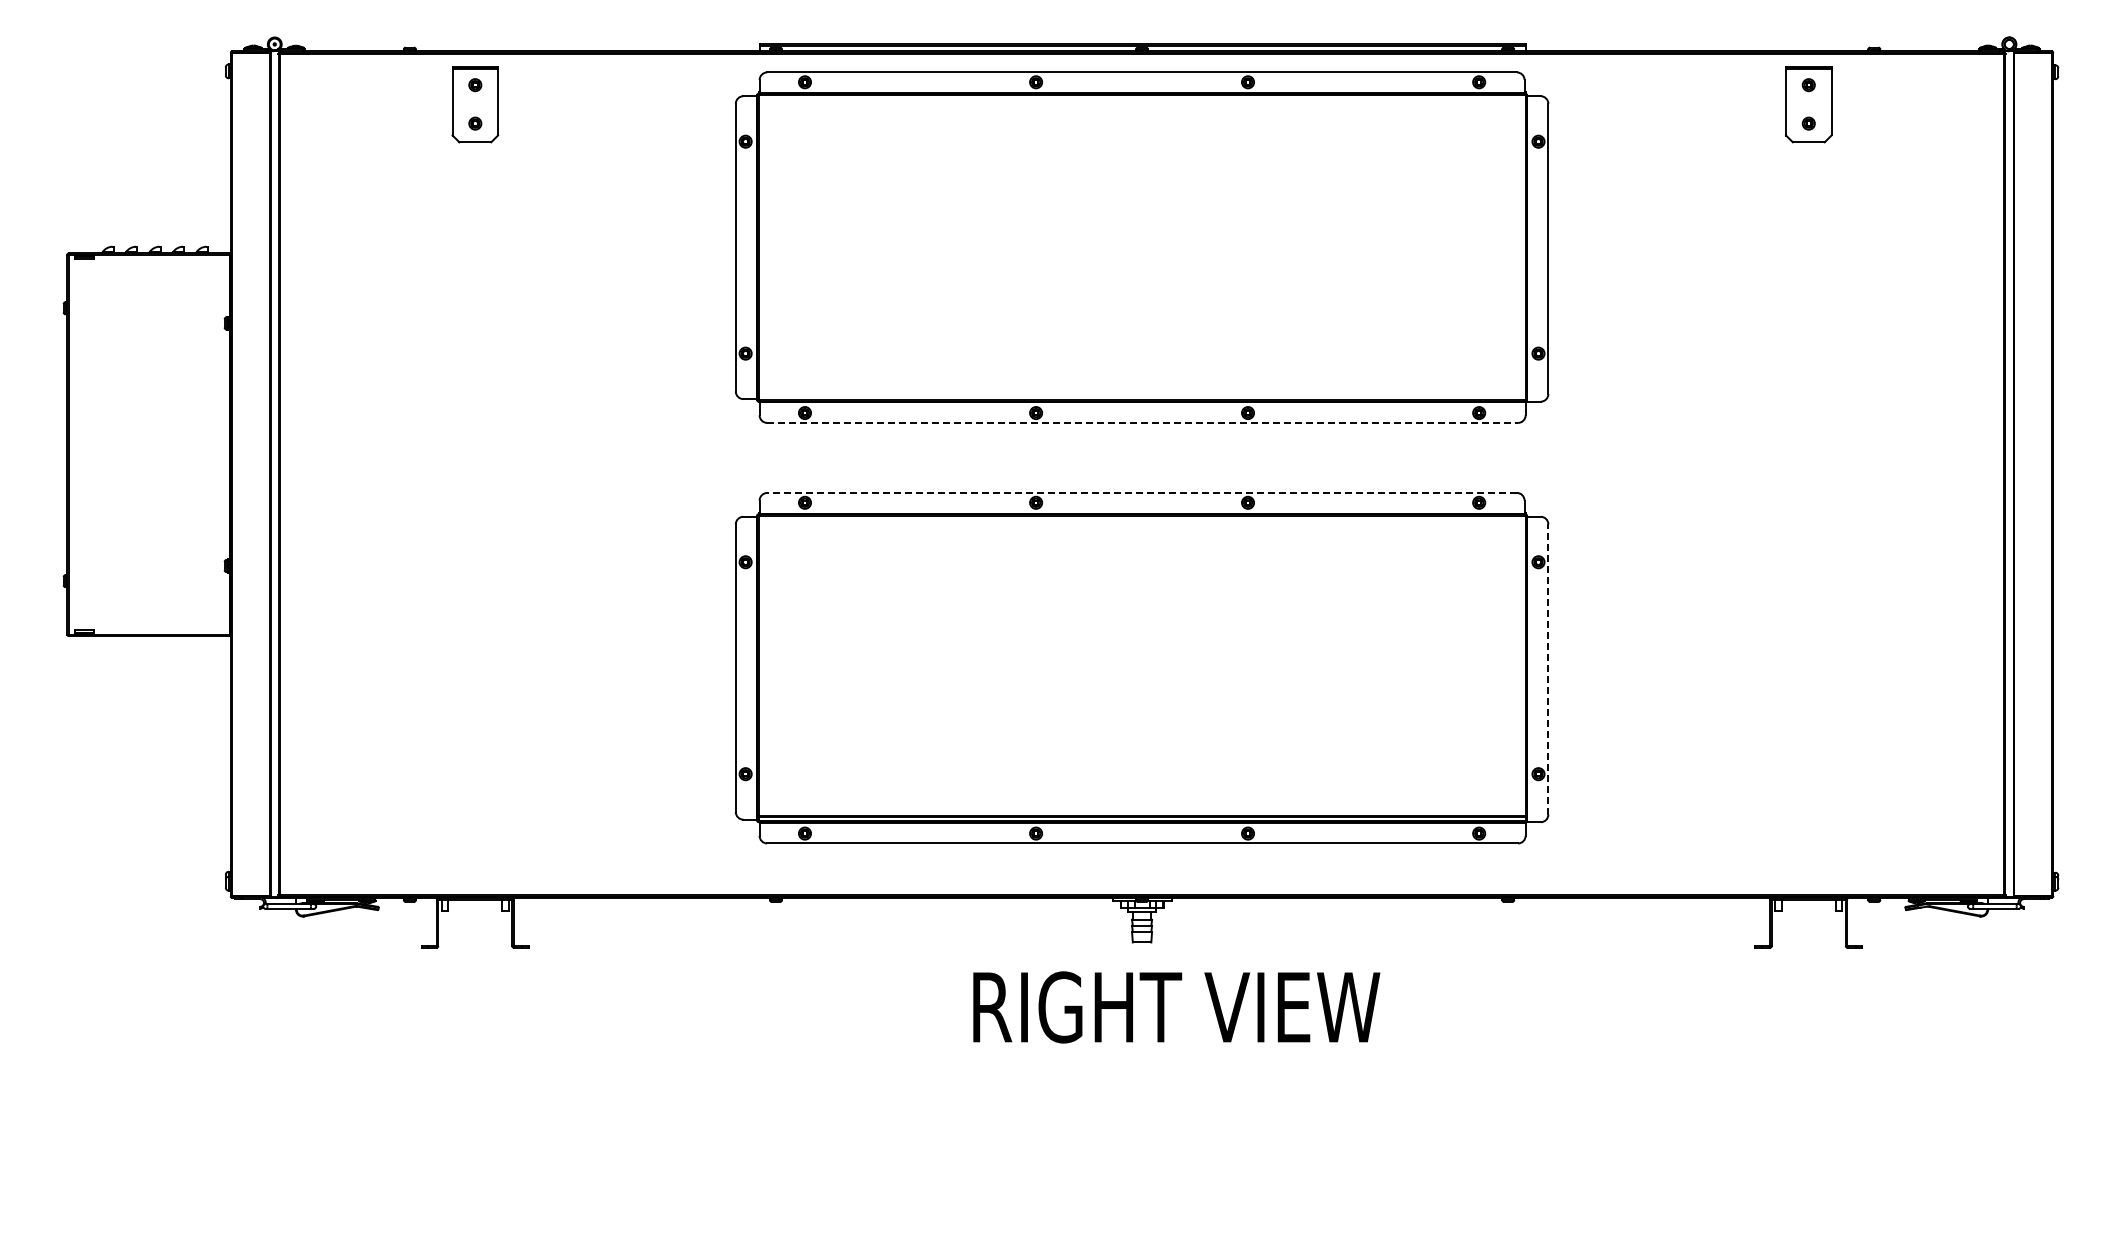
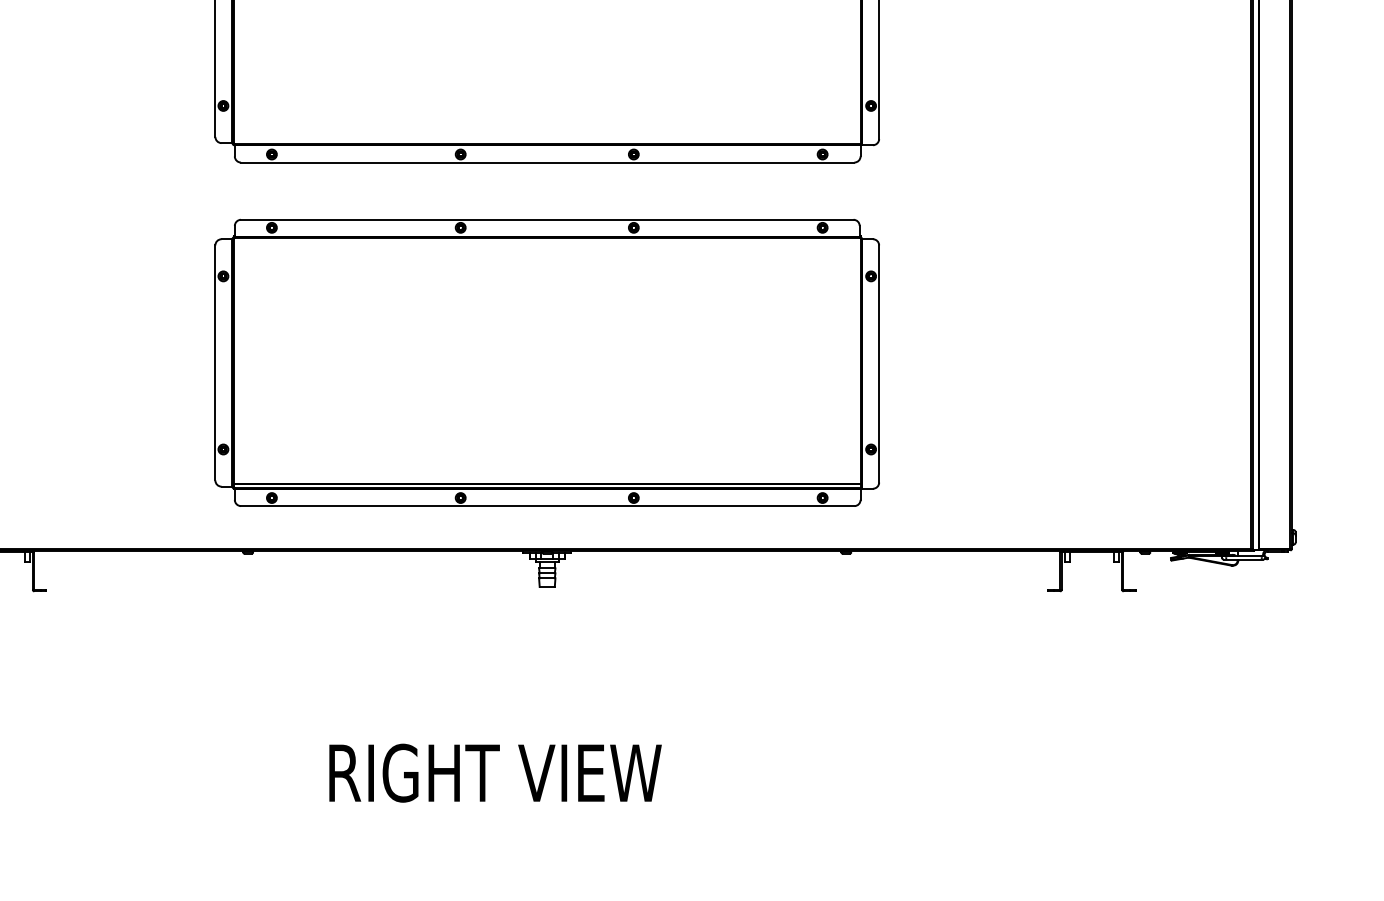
line: (1143, 422) -> (548, 162), dashed -> solid
line: (1142, 492) -> (547, 219), dashed -> solid
line: (1548, 669) -> (879, 363), dashed -> solid
text: (1176, 1007) -> (495, 773), moved

